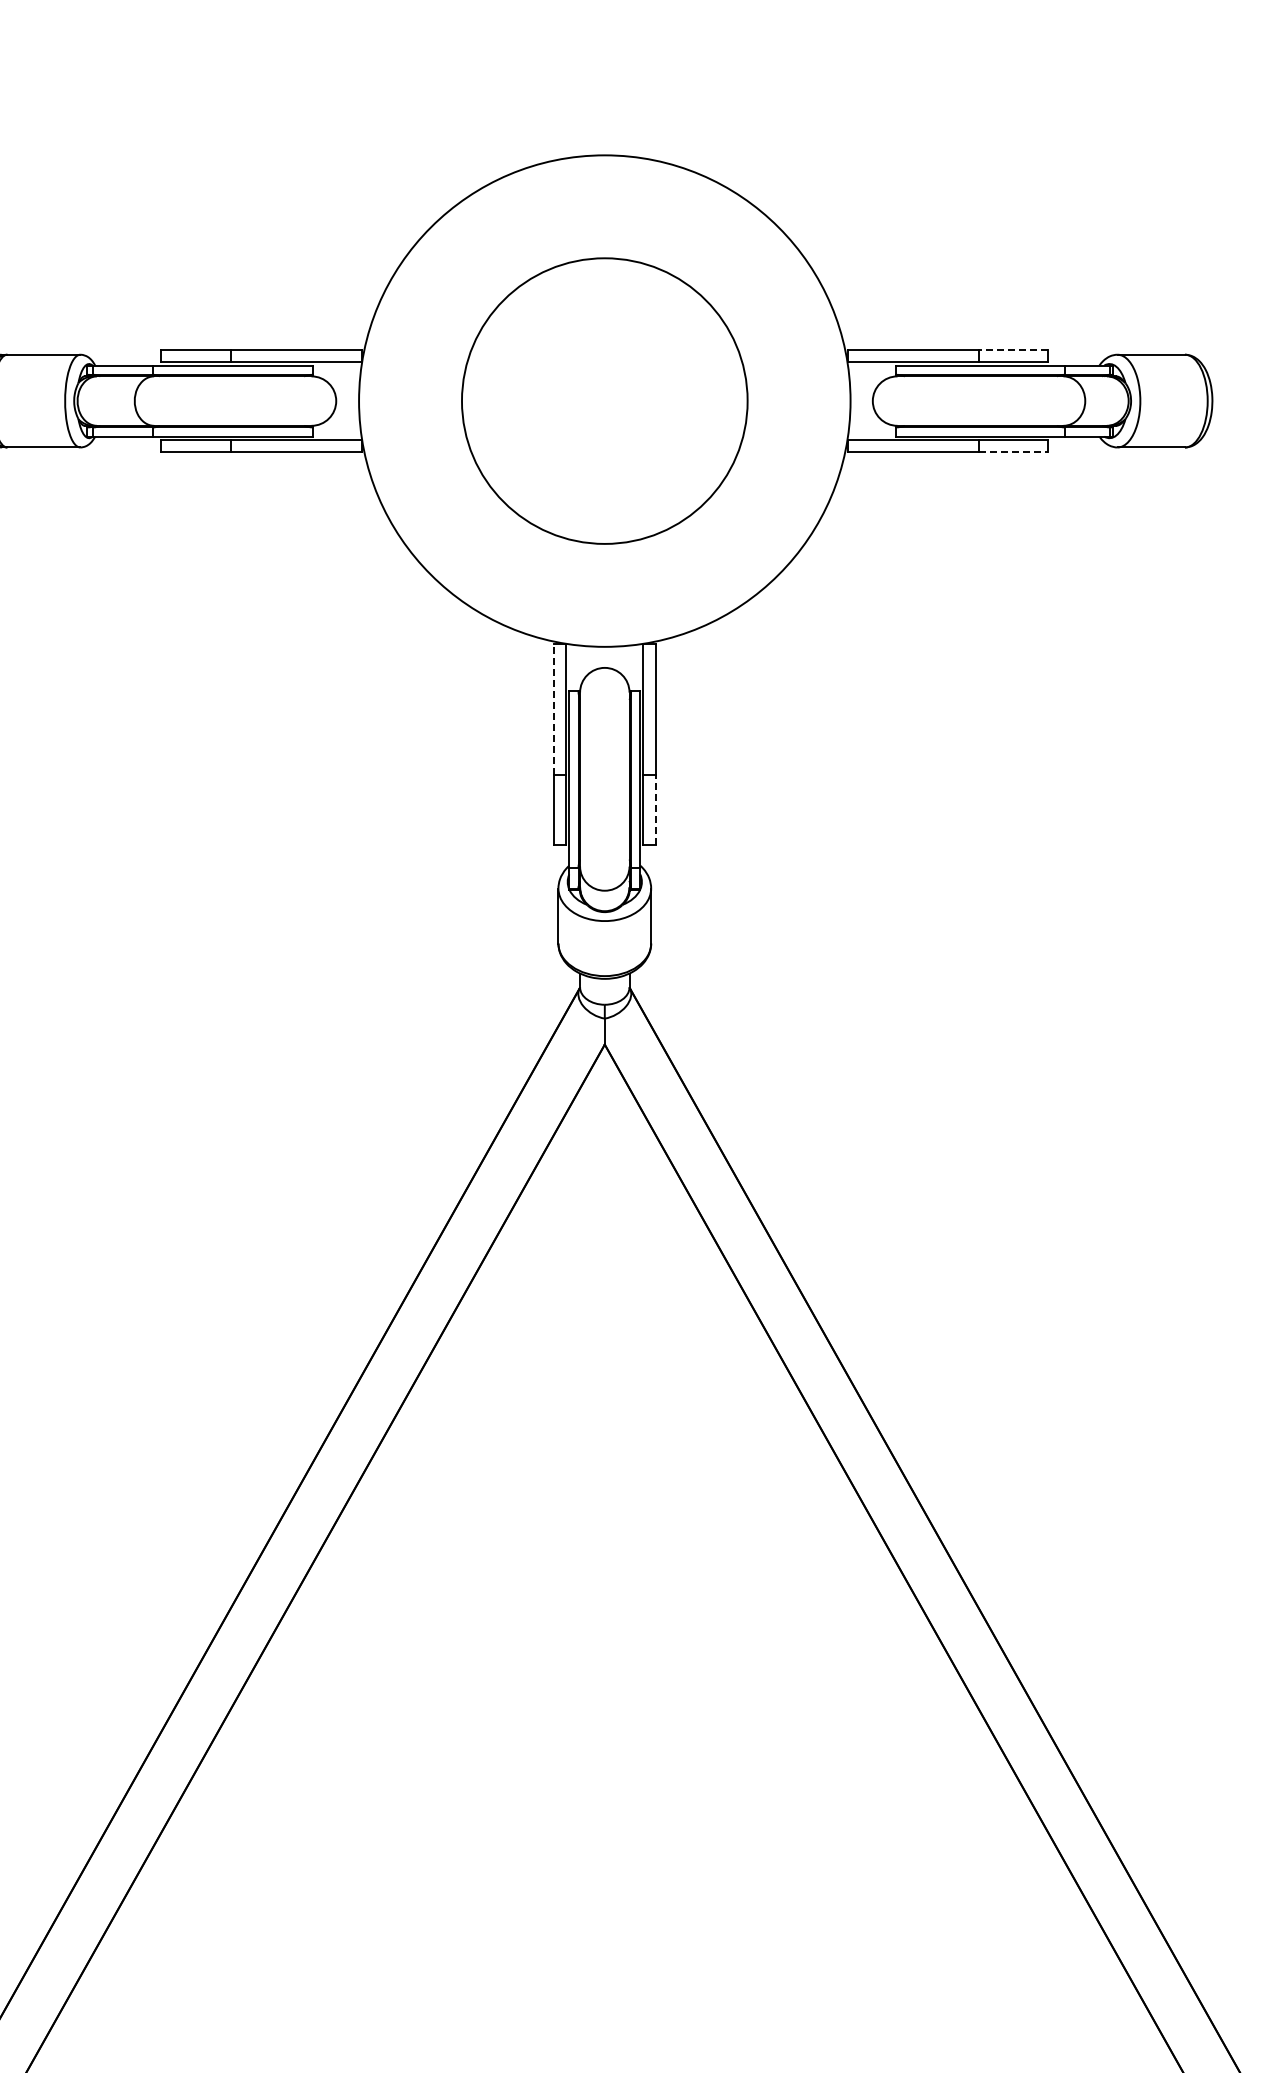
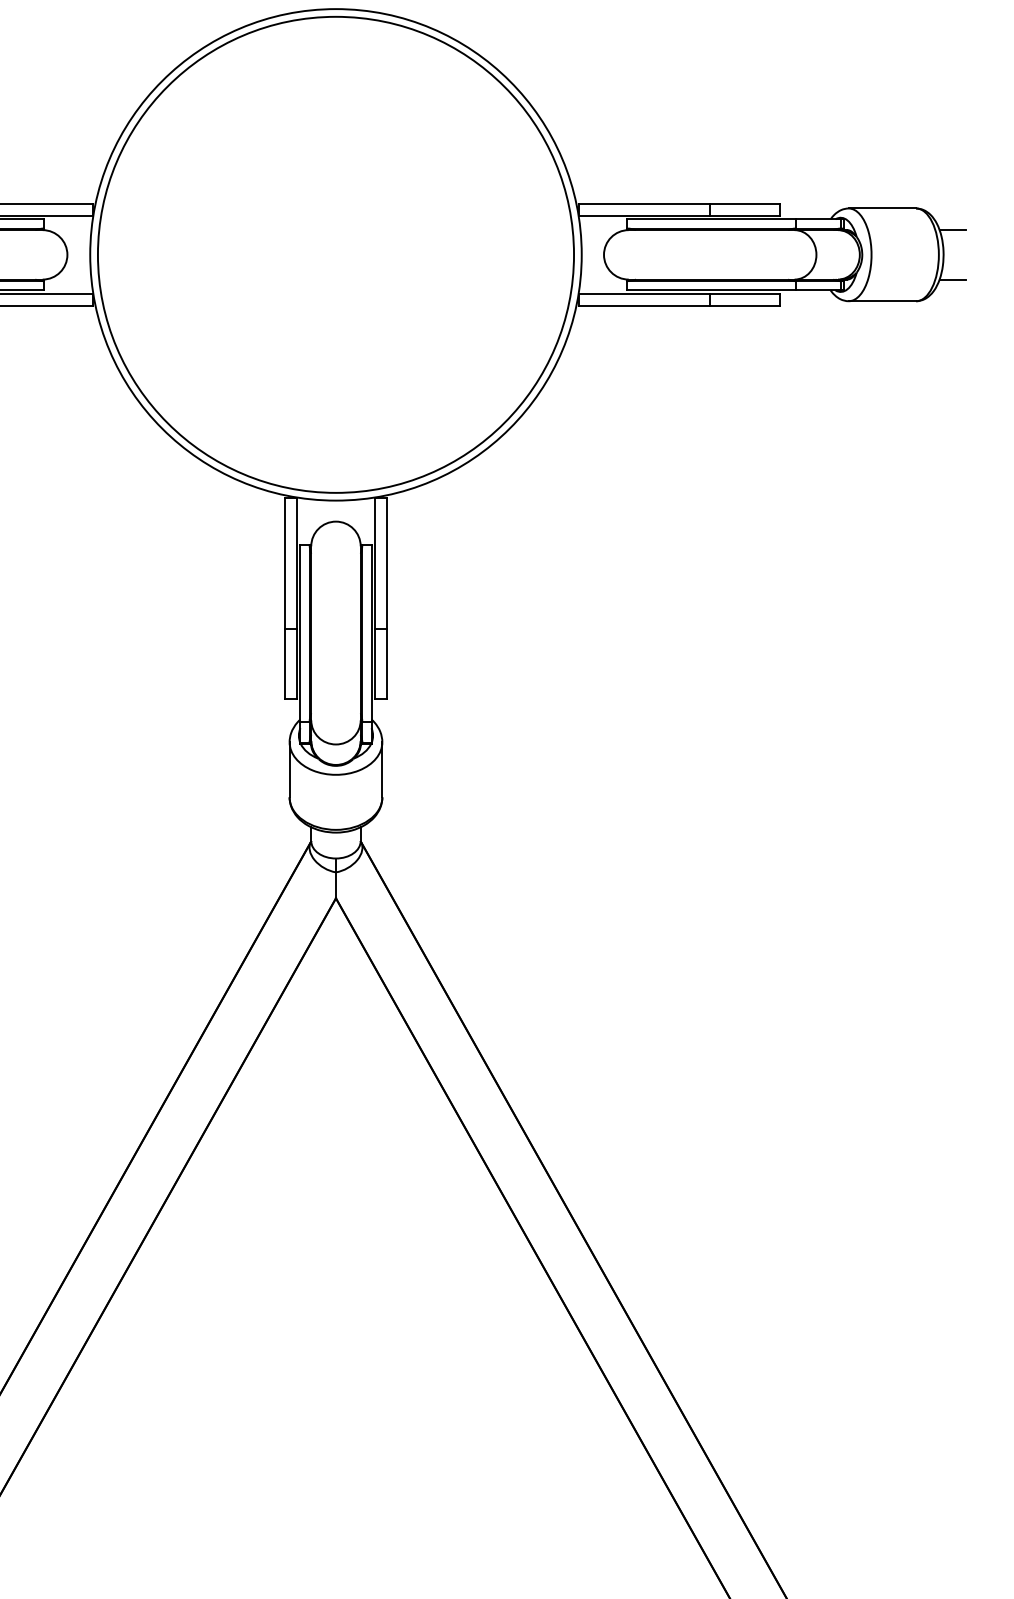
line: (1013, 350) -> (744, 204), dashed -> solid
line: (1221, 376) -> (952, 230), added
circle: (604, 401) -> (335, 255), size x1.67
line: (1221, 425) -> (952, 279), added
line: (1013, 452) -> (744, 306), dashed -> solid
line: (553, 709) -> (284, 563), dashed -> solid
line: (655, 809) -> (386, 663), dashed -> solid

